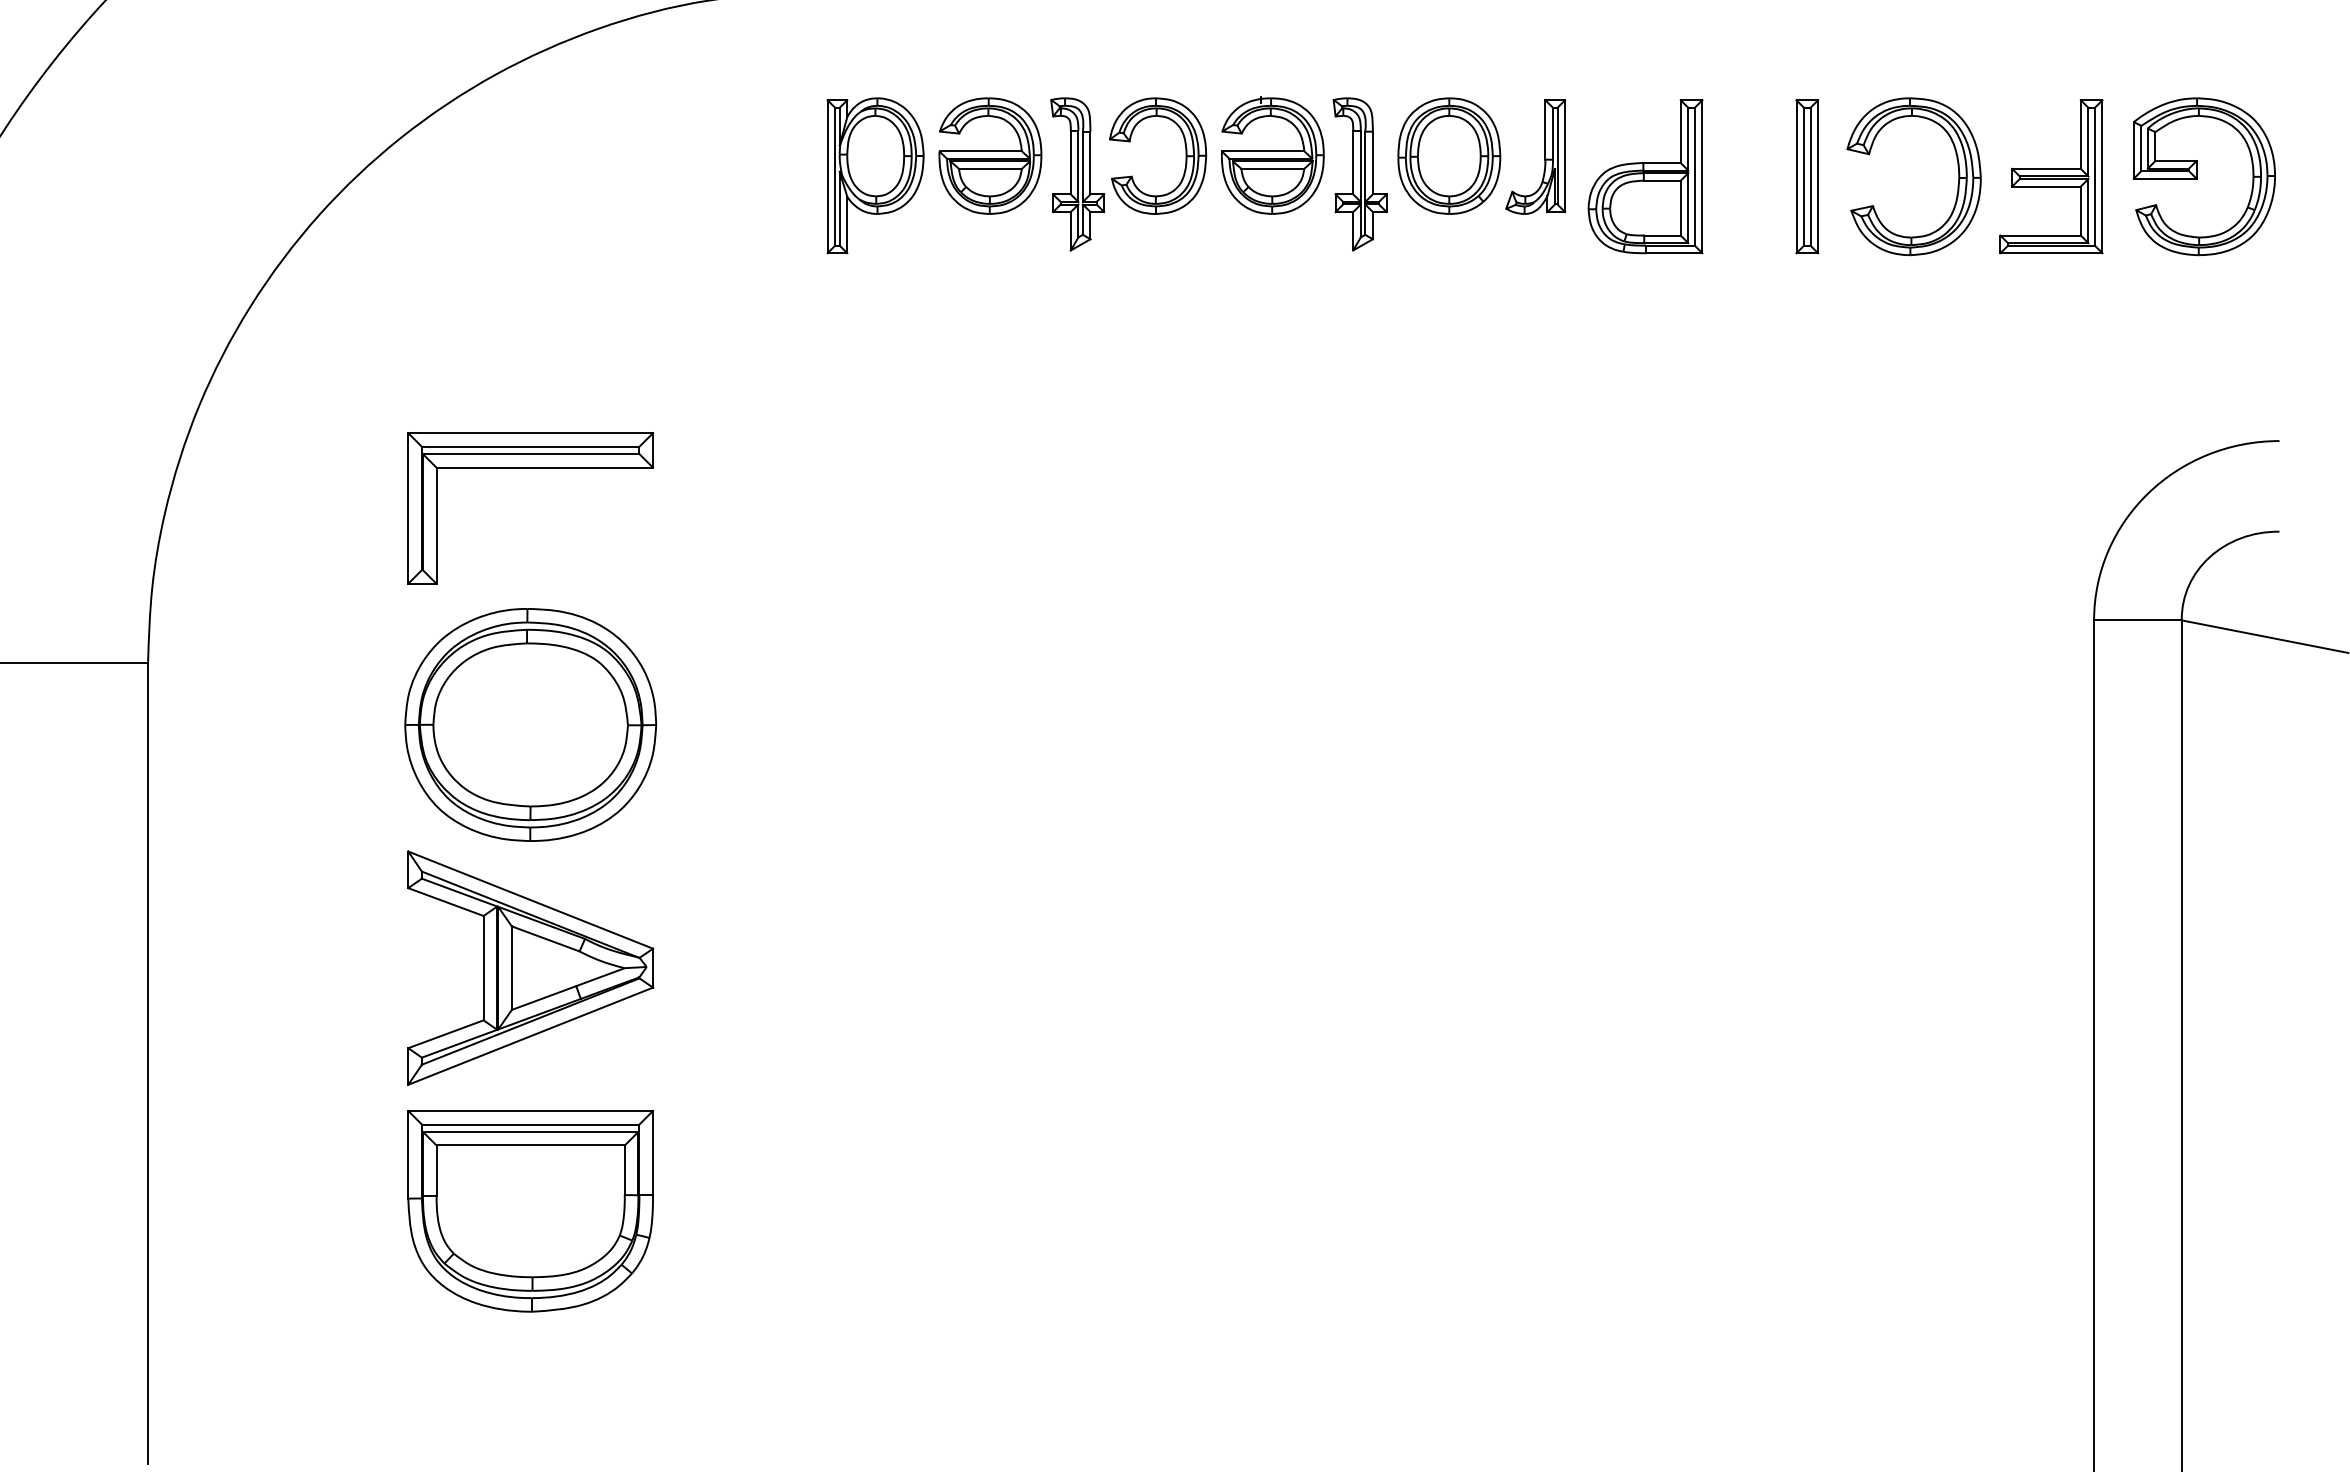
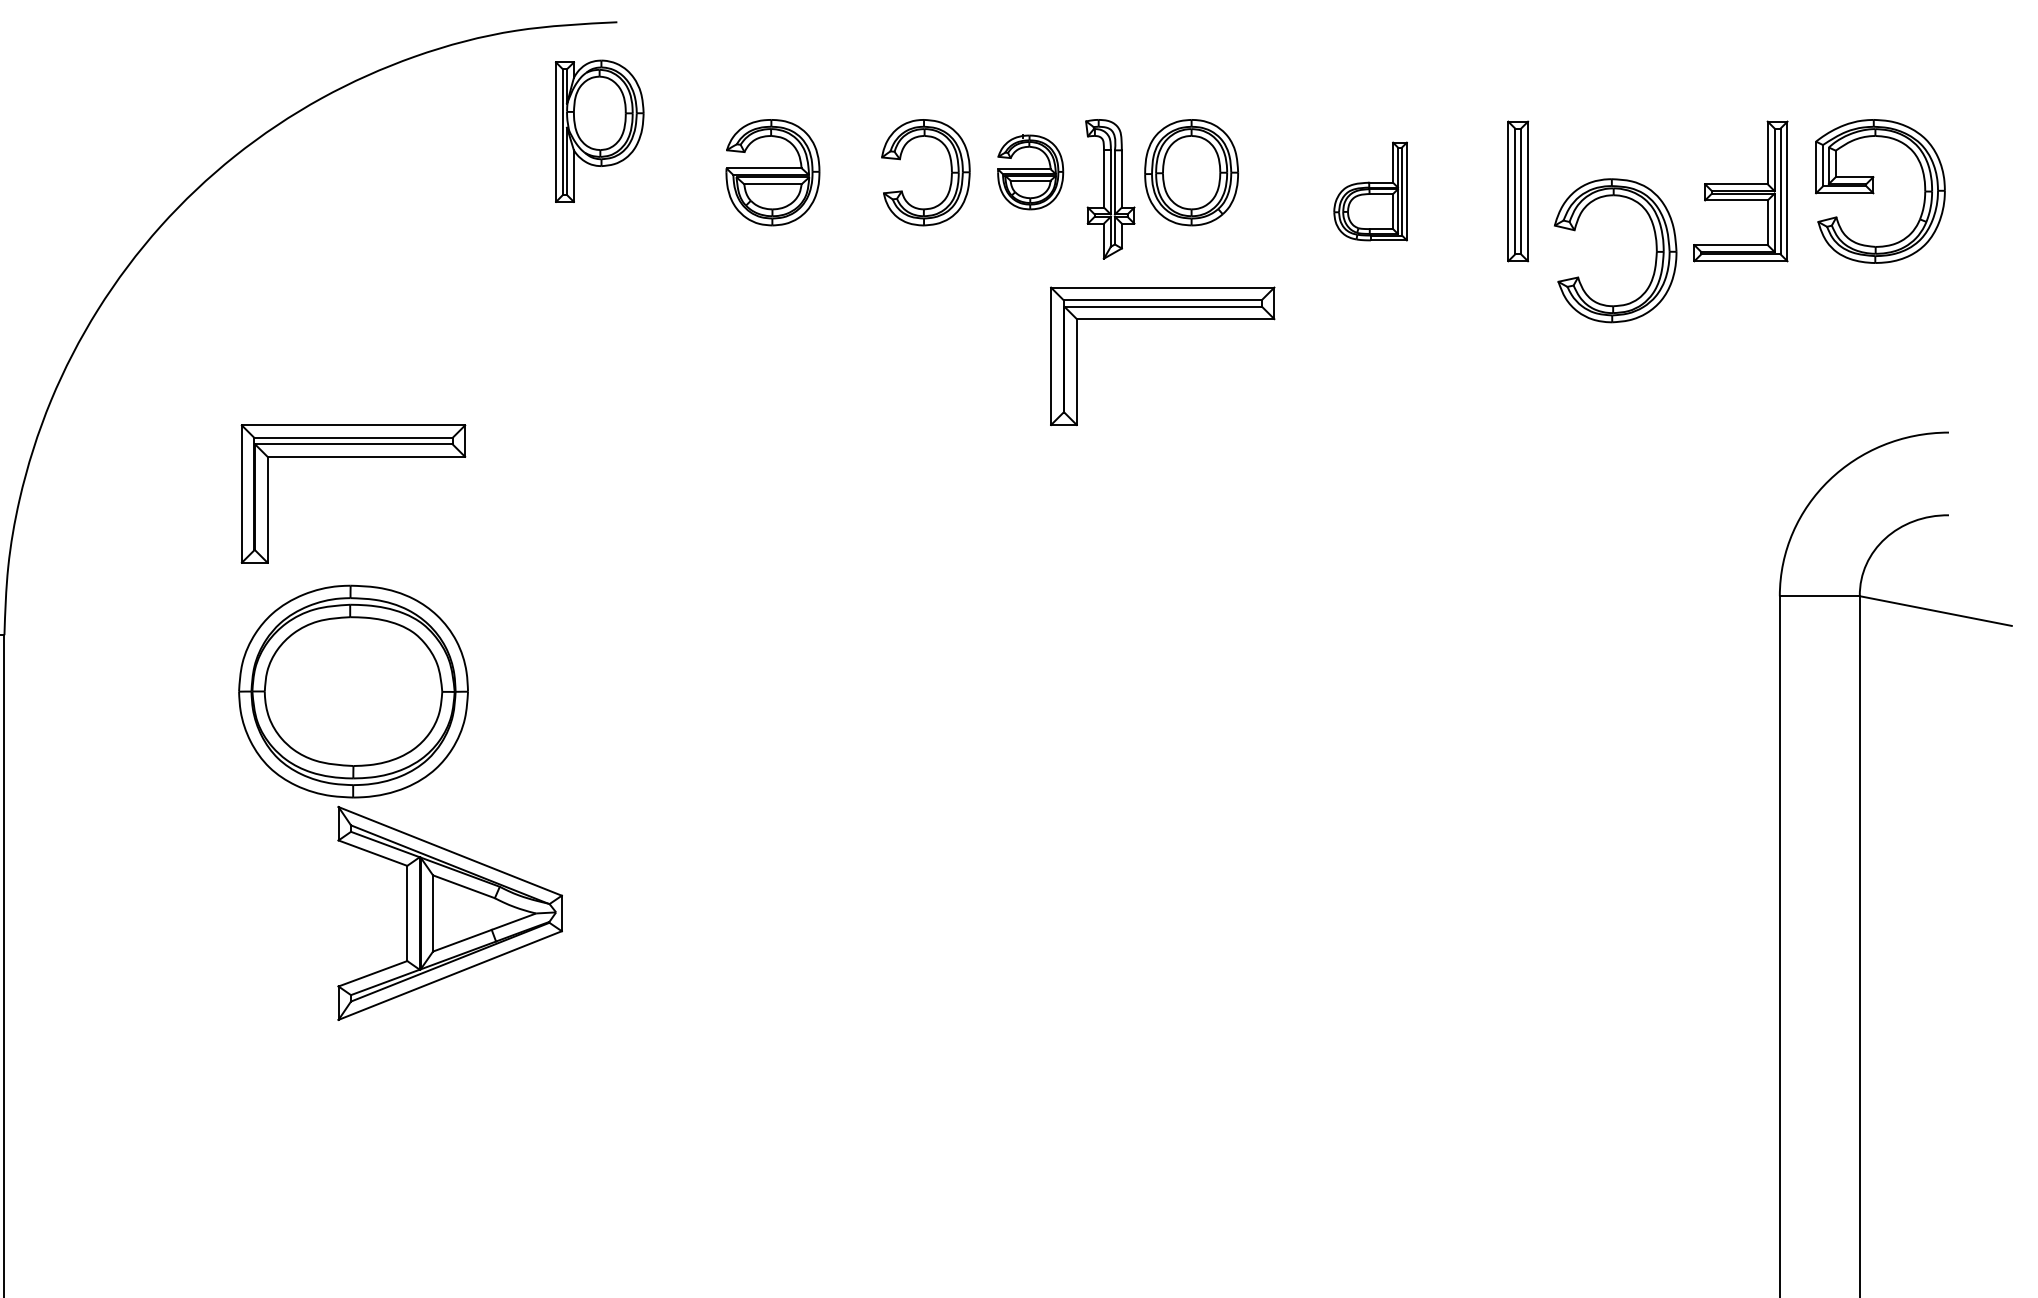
part: (1272, 155) -> (1030, 172), size x0.7
part: (1544, 156) -> (1278, 172), removed
part: (1077, 174) -> (852, 189), removed
part: (875, 175) -> (599, 131), moved
part: (1645, 176) -> (1370, 191), size x0.7
part: (1957, 184) -> (1655, 257), moved
part: (1417, 317) -> (1162, 319), added
part: (530, 967) -> (450, 912), moved
part: (530, 1210) -> (353, 1134), removed

